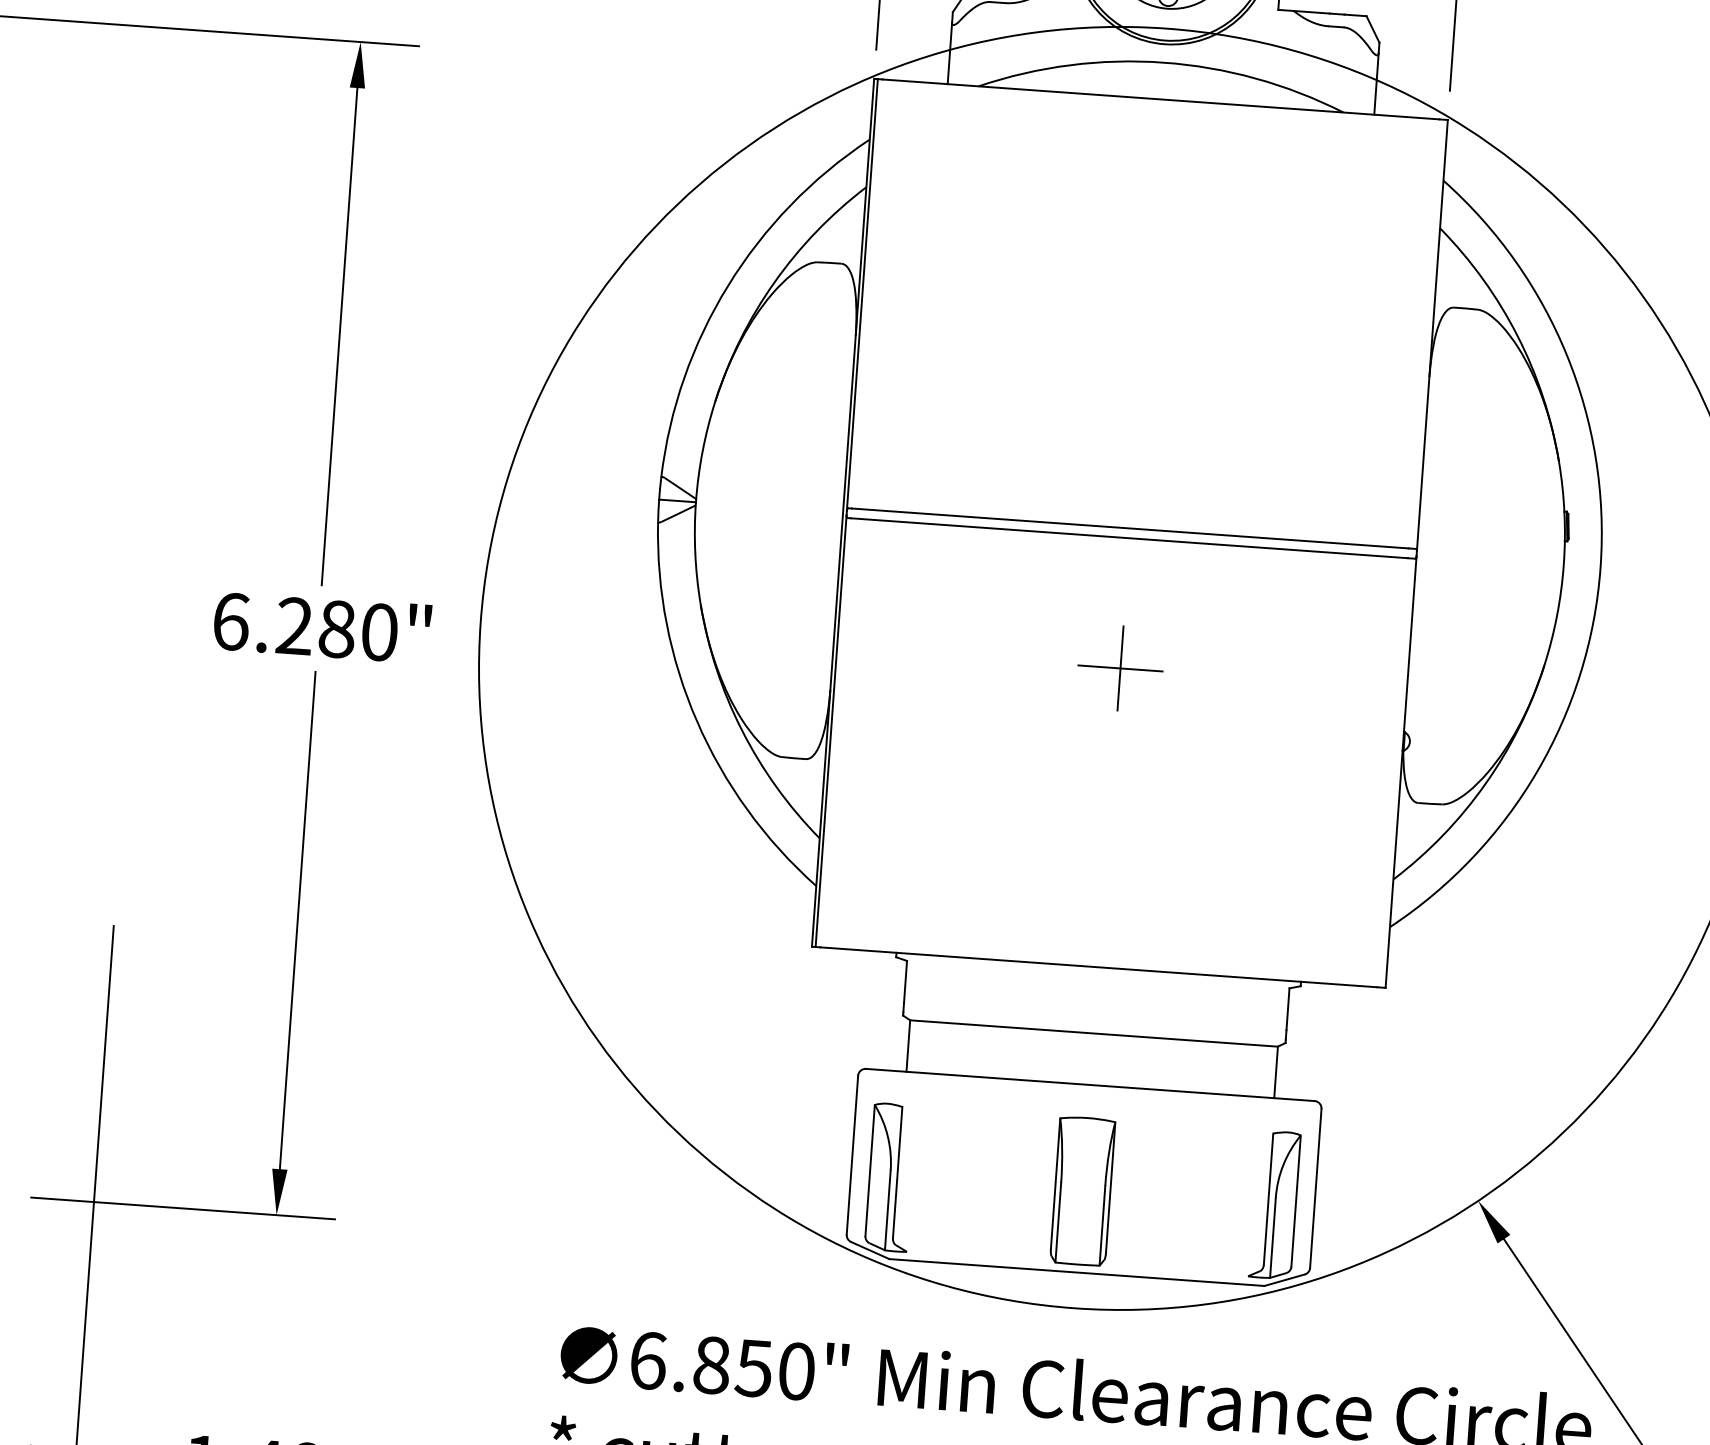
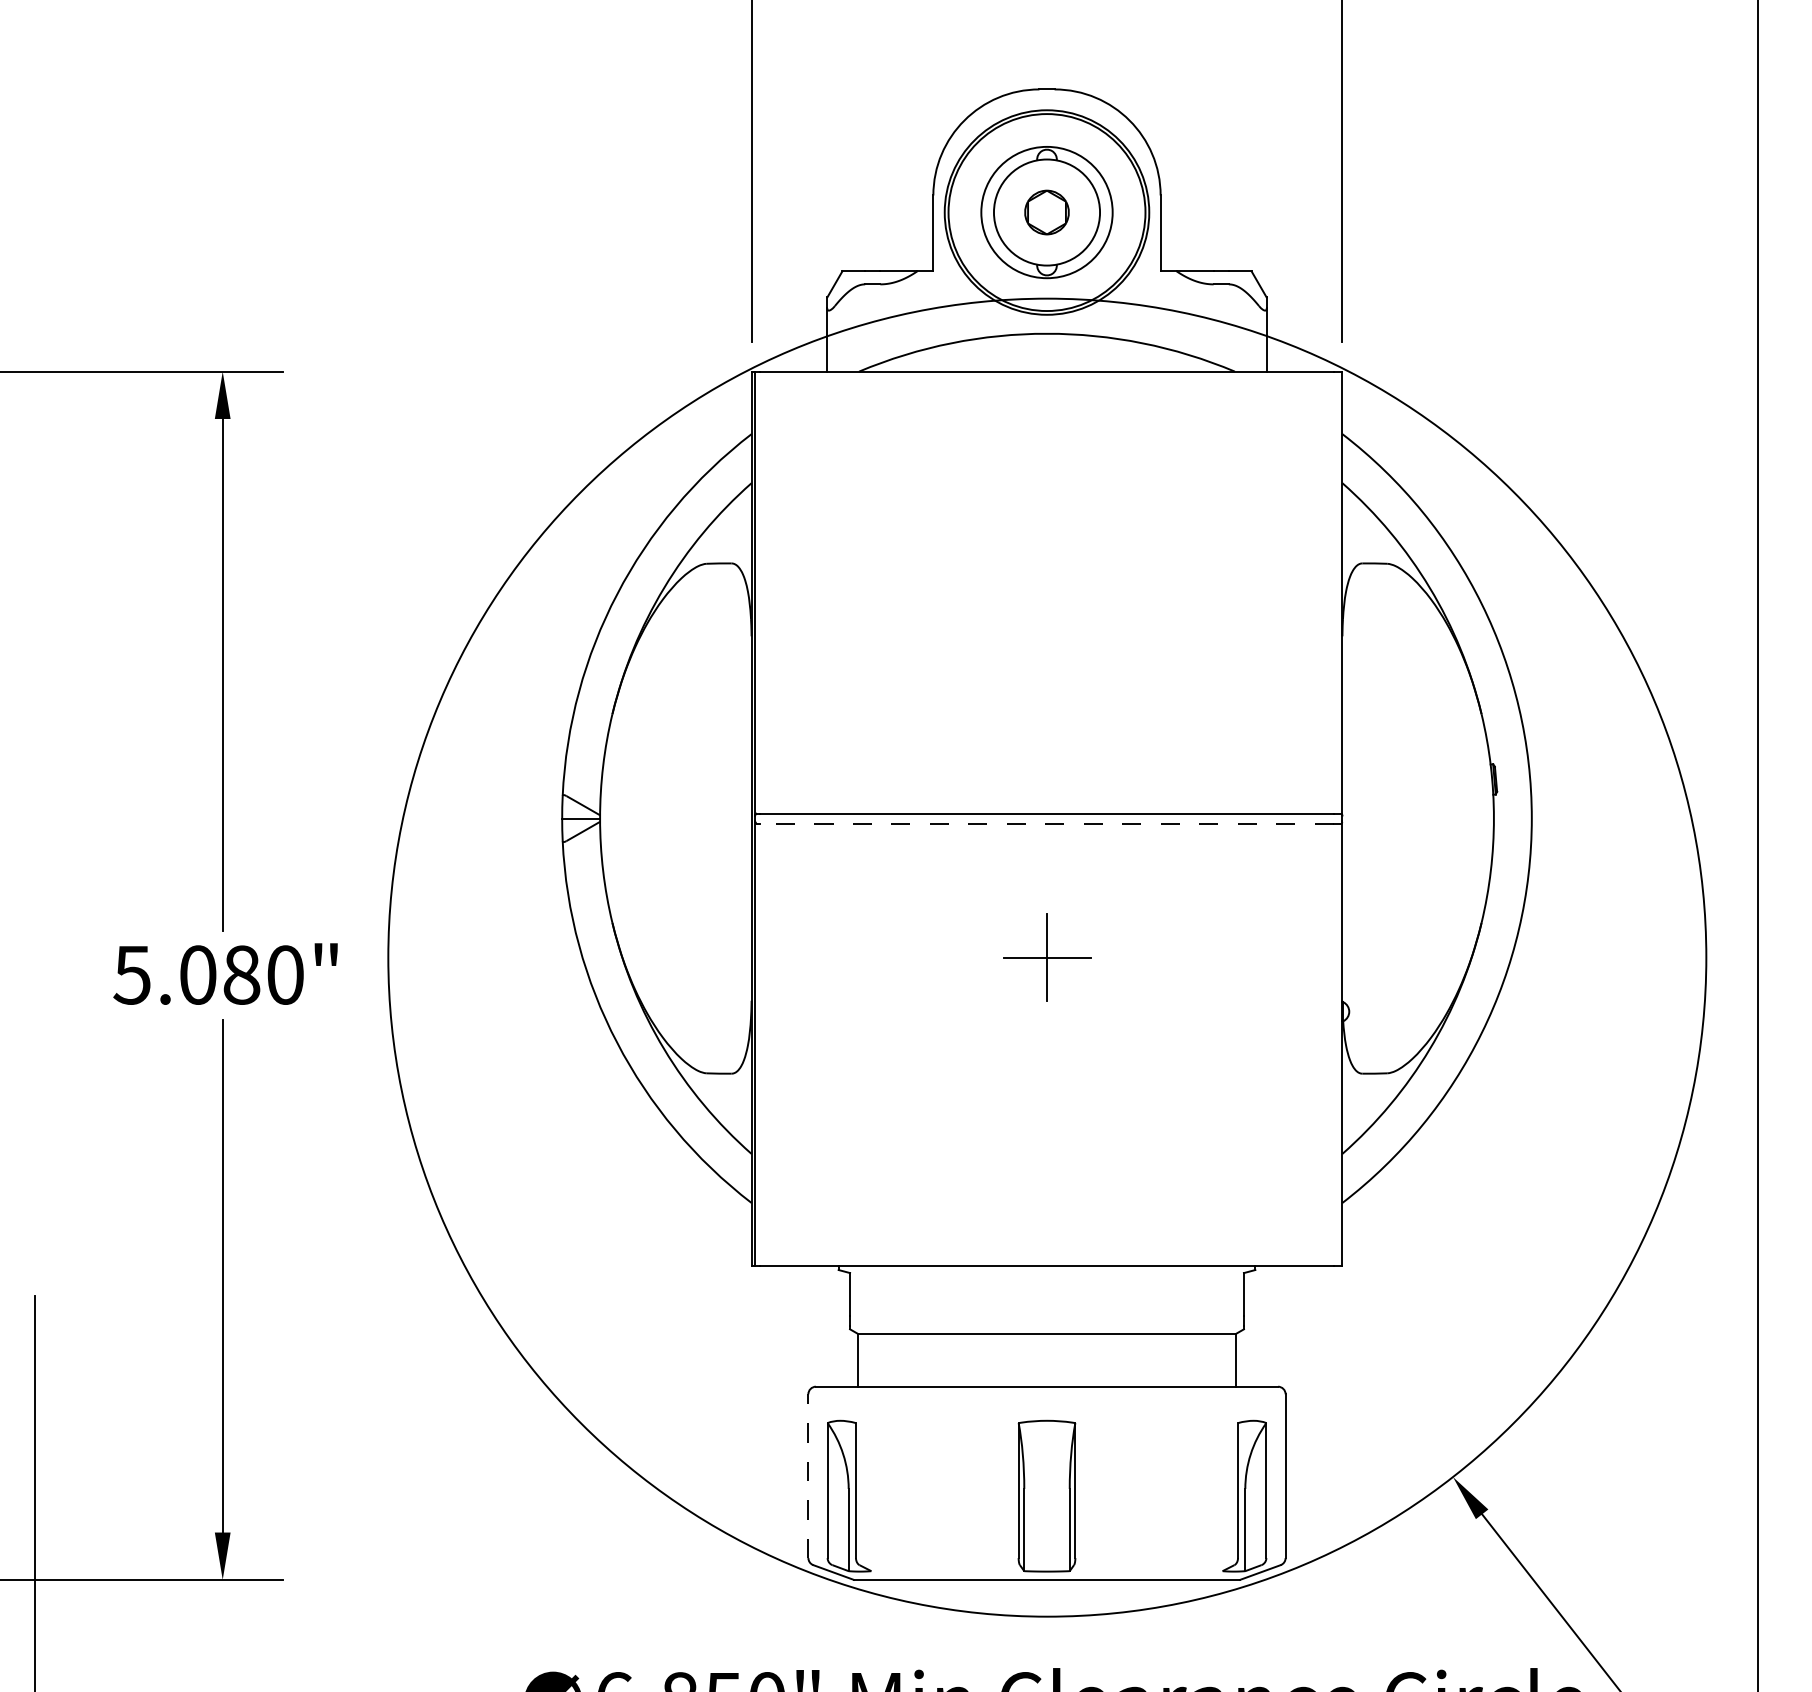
line: (1130, 538) -> (1047, 823), solid -> dashed
text: (262, 623) -> (164, 974), 6.280" -> 5.080"
line: (852, 1155) -> (808, 1476), solid -> dashed

